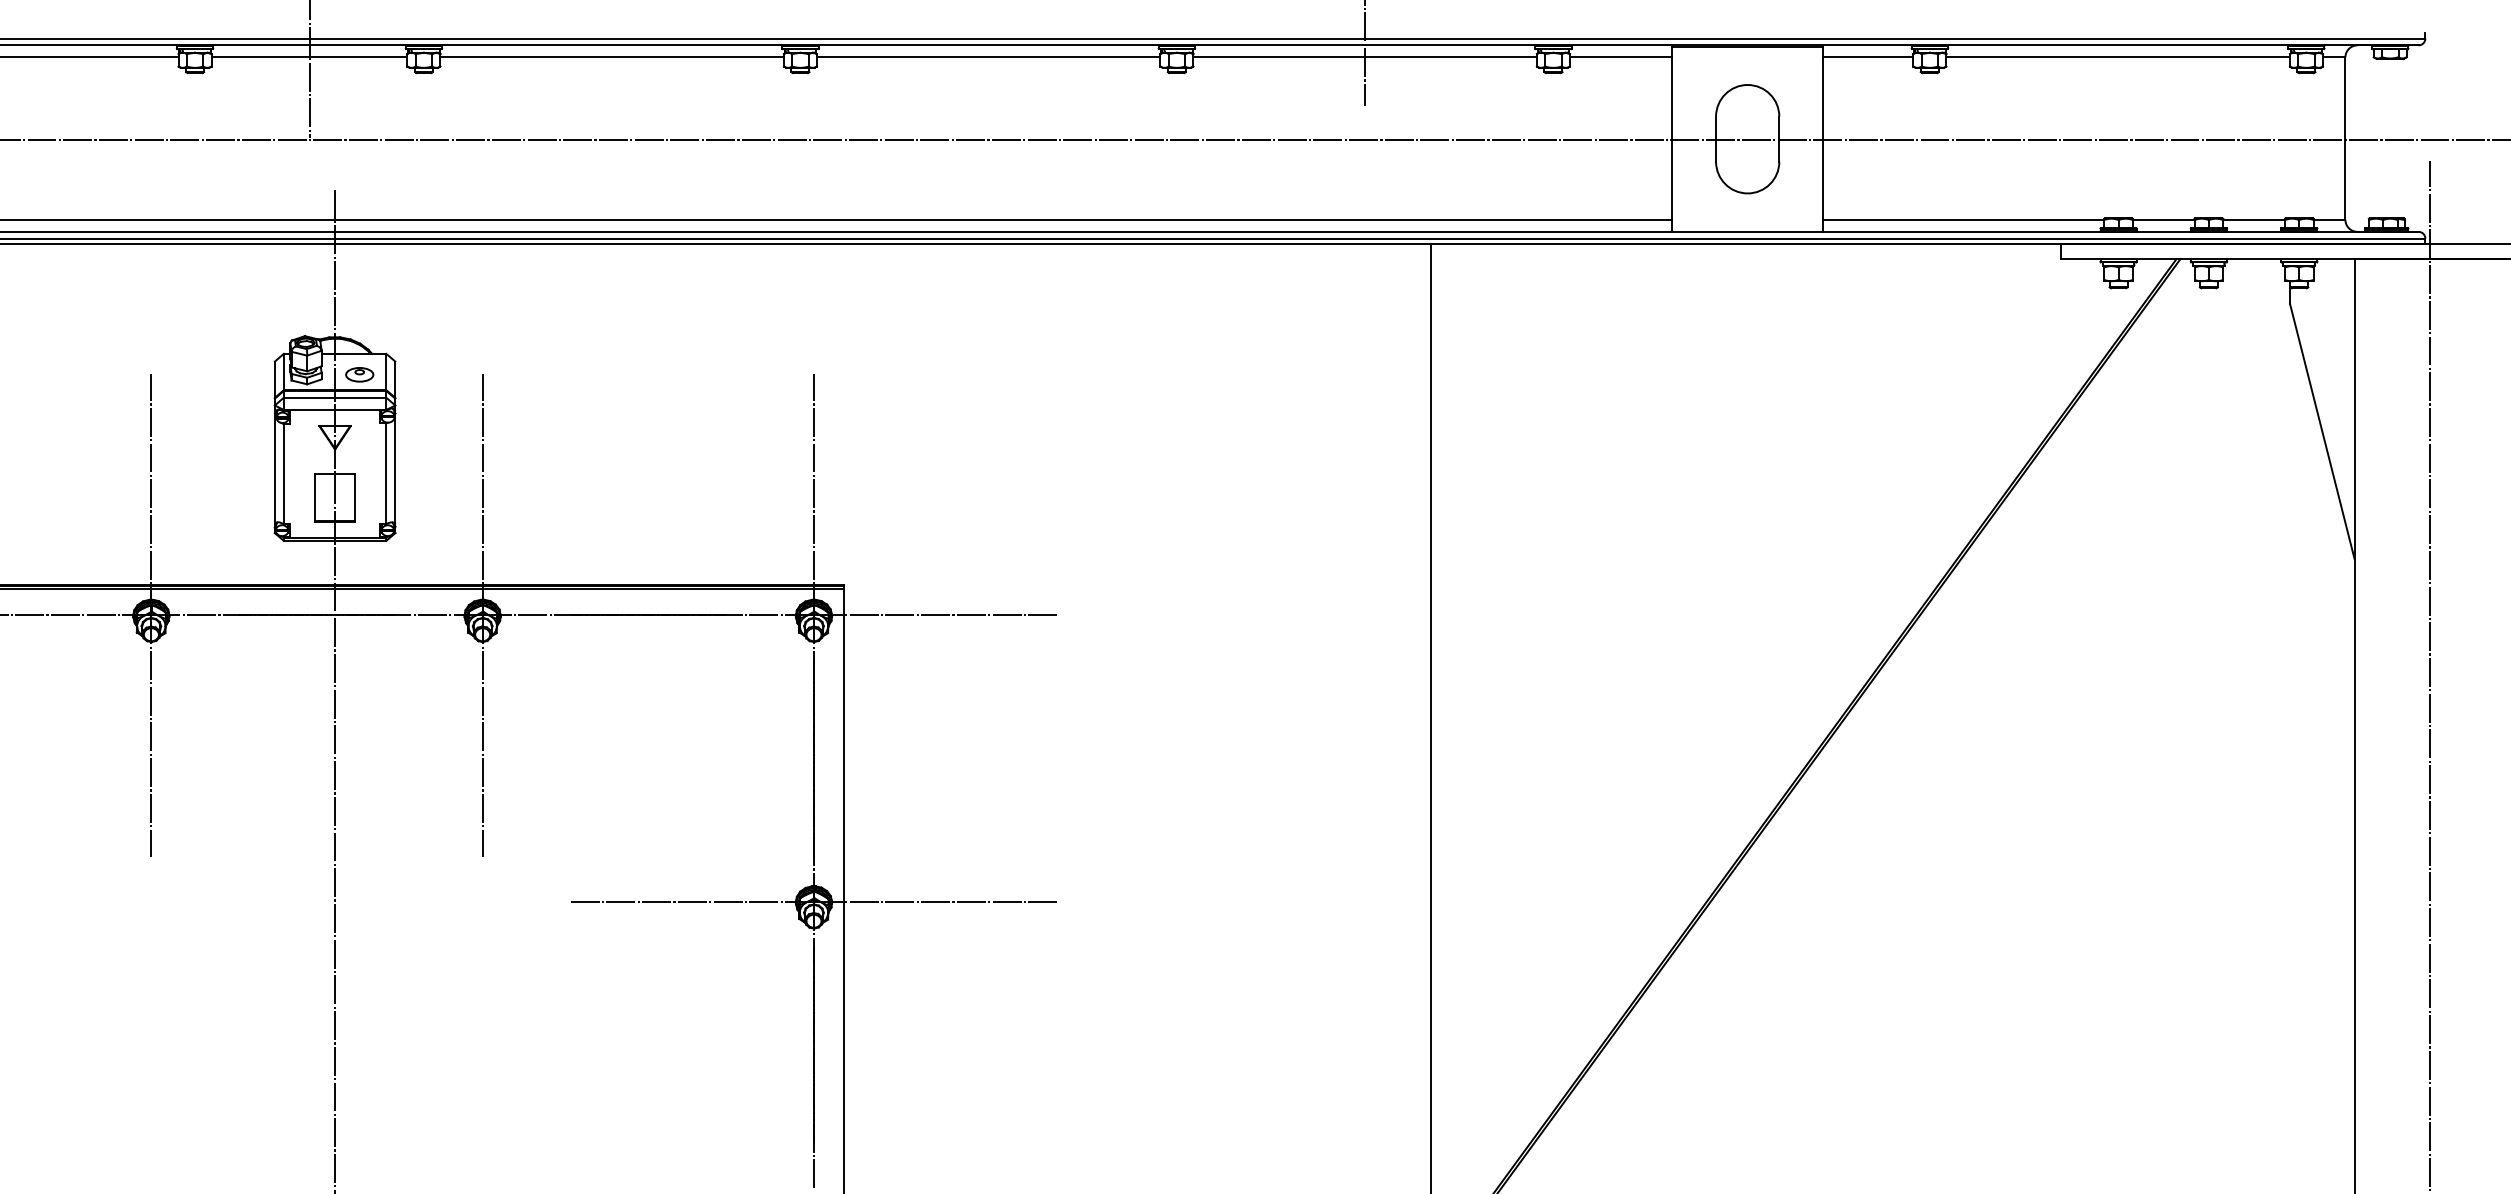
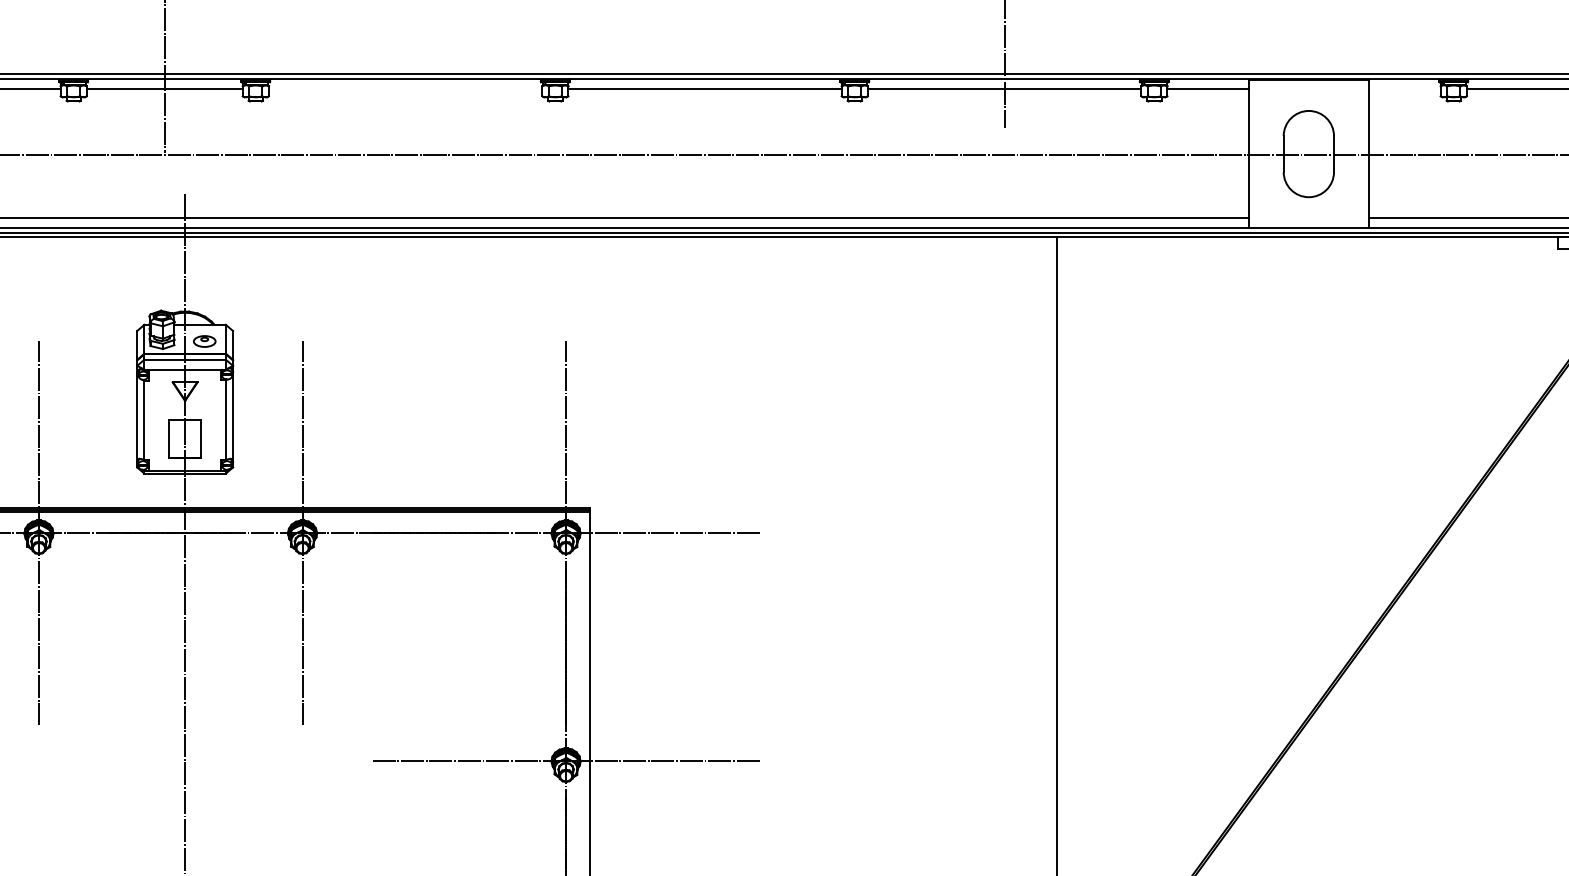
line: (611, 57) -> (405, 89), removed
line: (1867, 57) -> (1404, 89), removed

